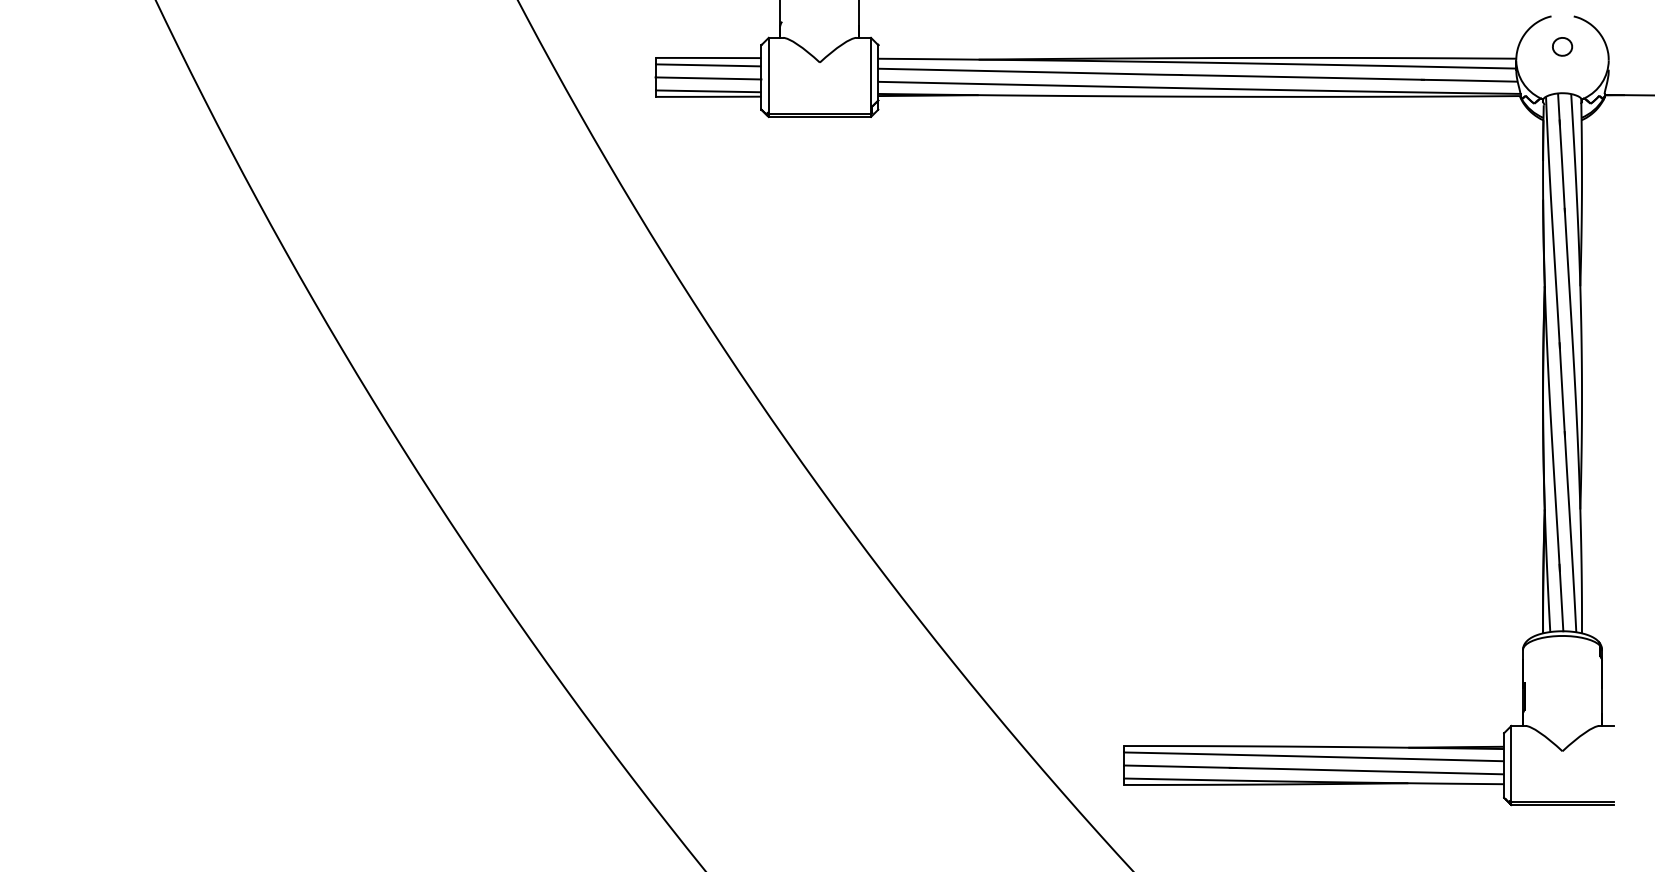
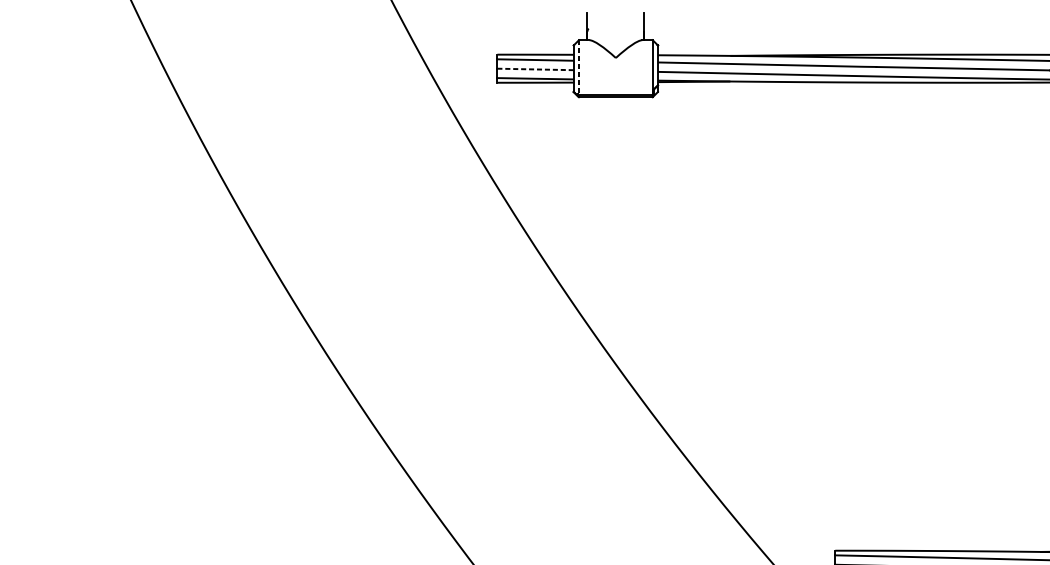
line: (768, 76) -> (578, 68), solid -> dashed
line: (708, 78) -> (535, 69), solid -> dashed

